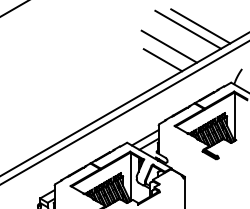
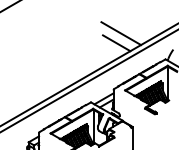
line: (200, 26) -> (143, 19), removed
line: (188, 29) -> (134, 21), removed

